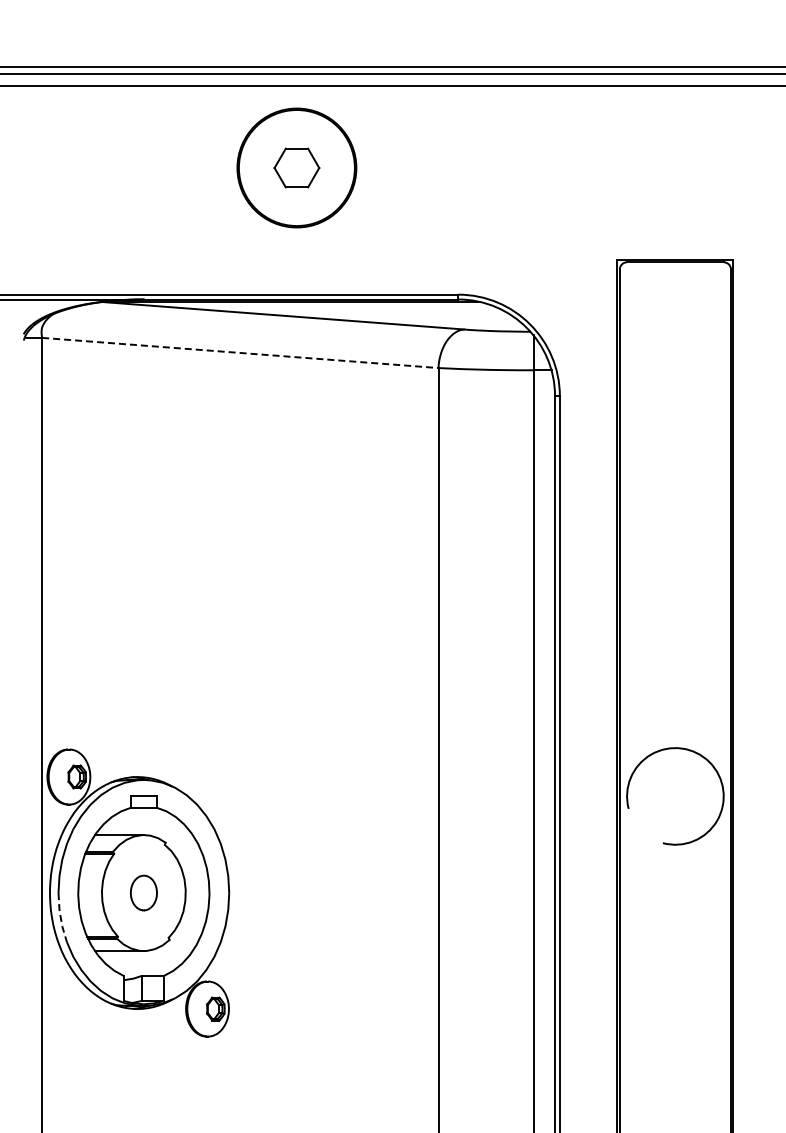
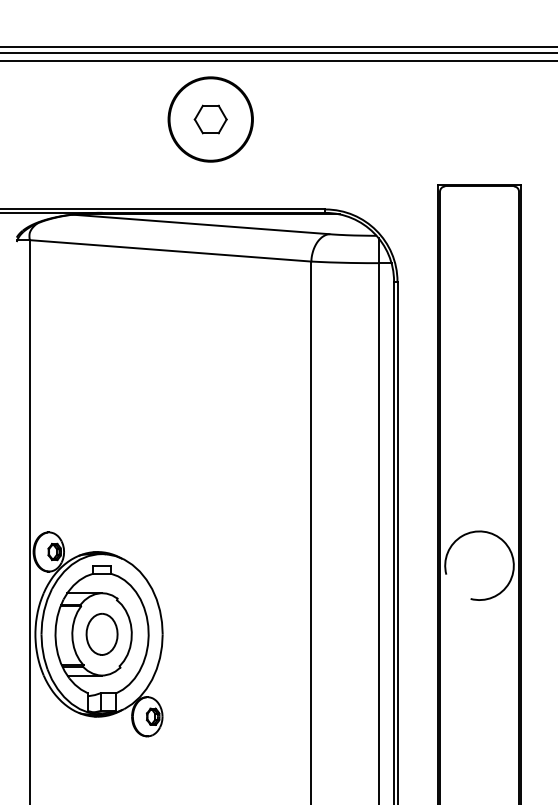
line: (240, 352) -> (170, 250), dashed -> solid
part: (143, 892) -> (101, 633), size x1.67
line: (60, 918) -> (42, 652), dashed -> solid

